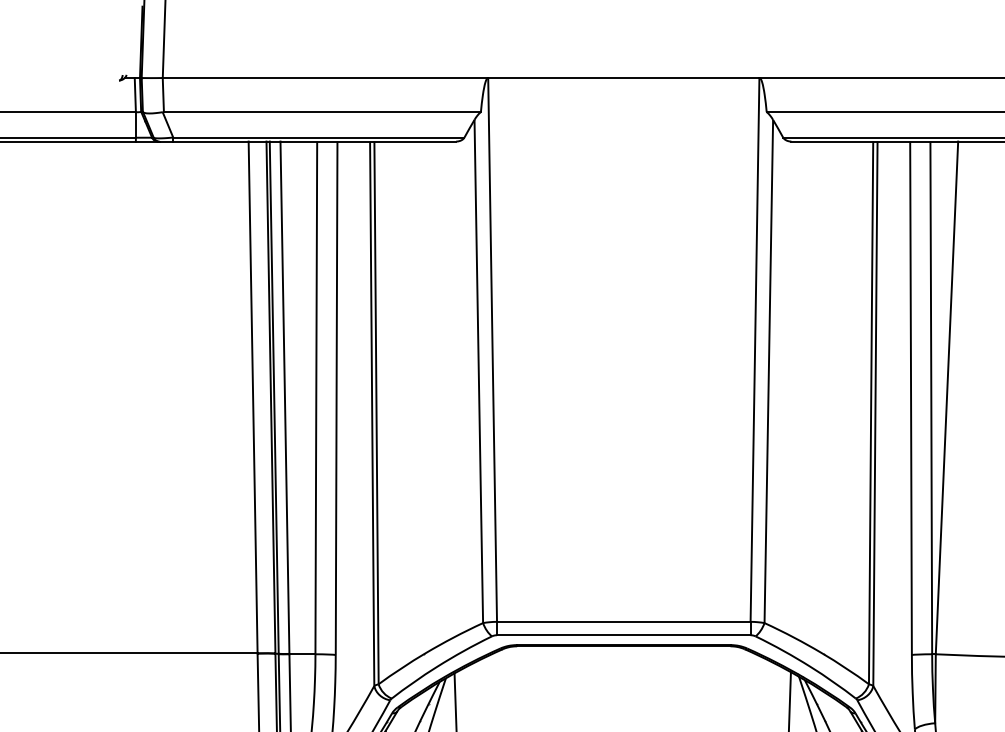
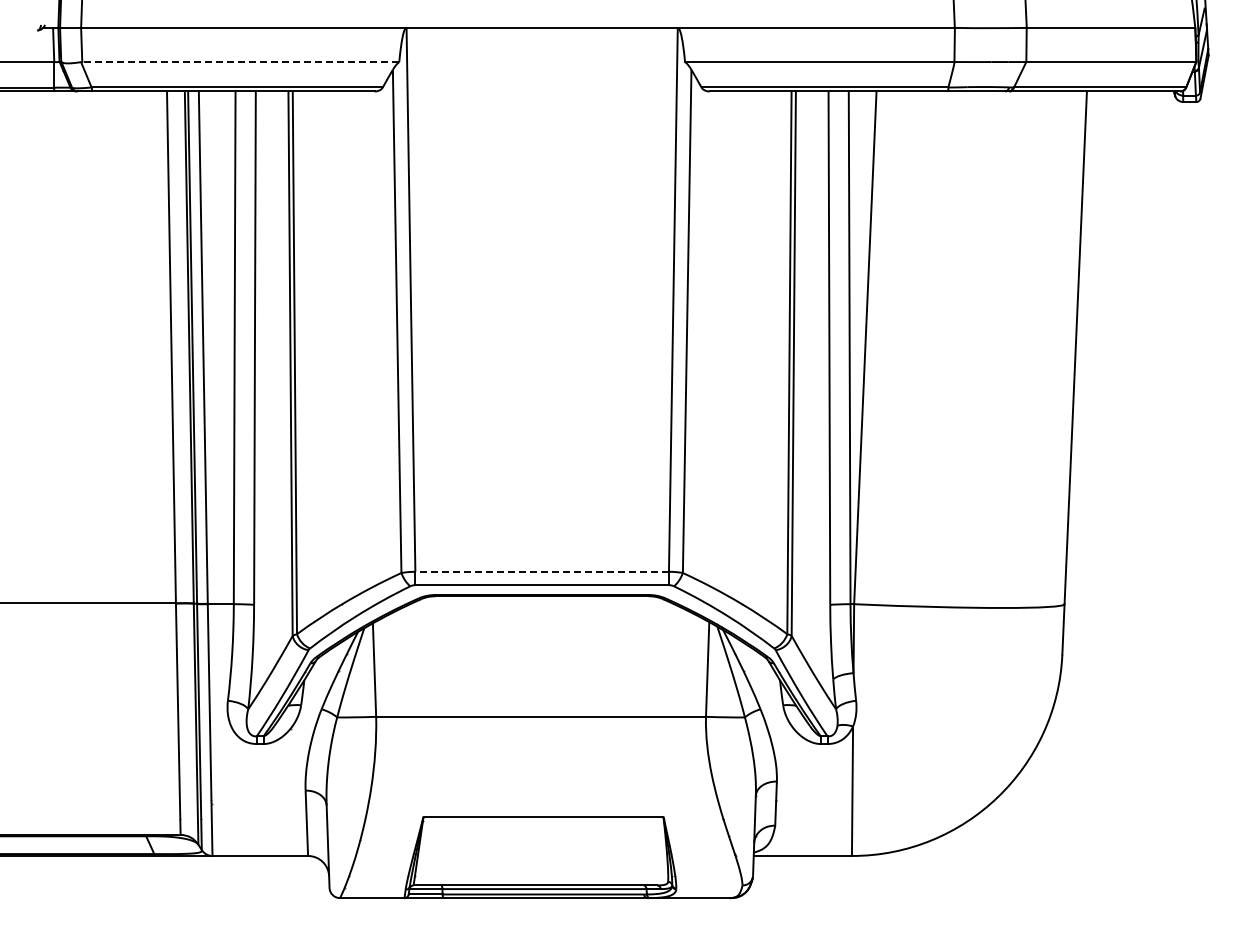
line: (322, 112) -> (240, 62), solid -> dashed
line: (624, 621) -> (542, 571), solid -> dashed

